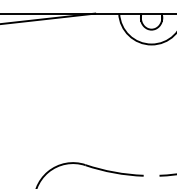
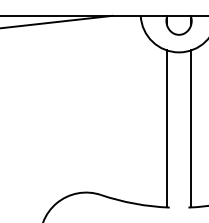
line: (140, 108) -> (166, 128), added
line: (162, 108) -> (191, 128), added

